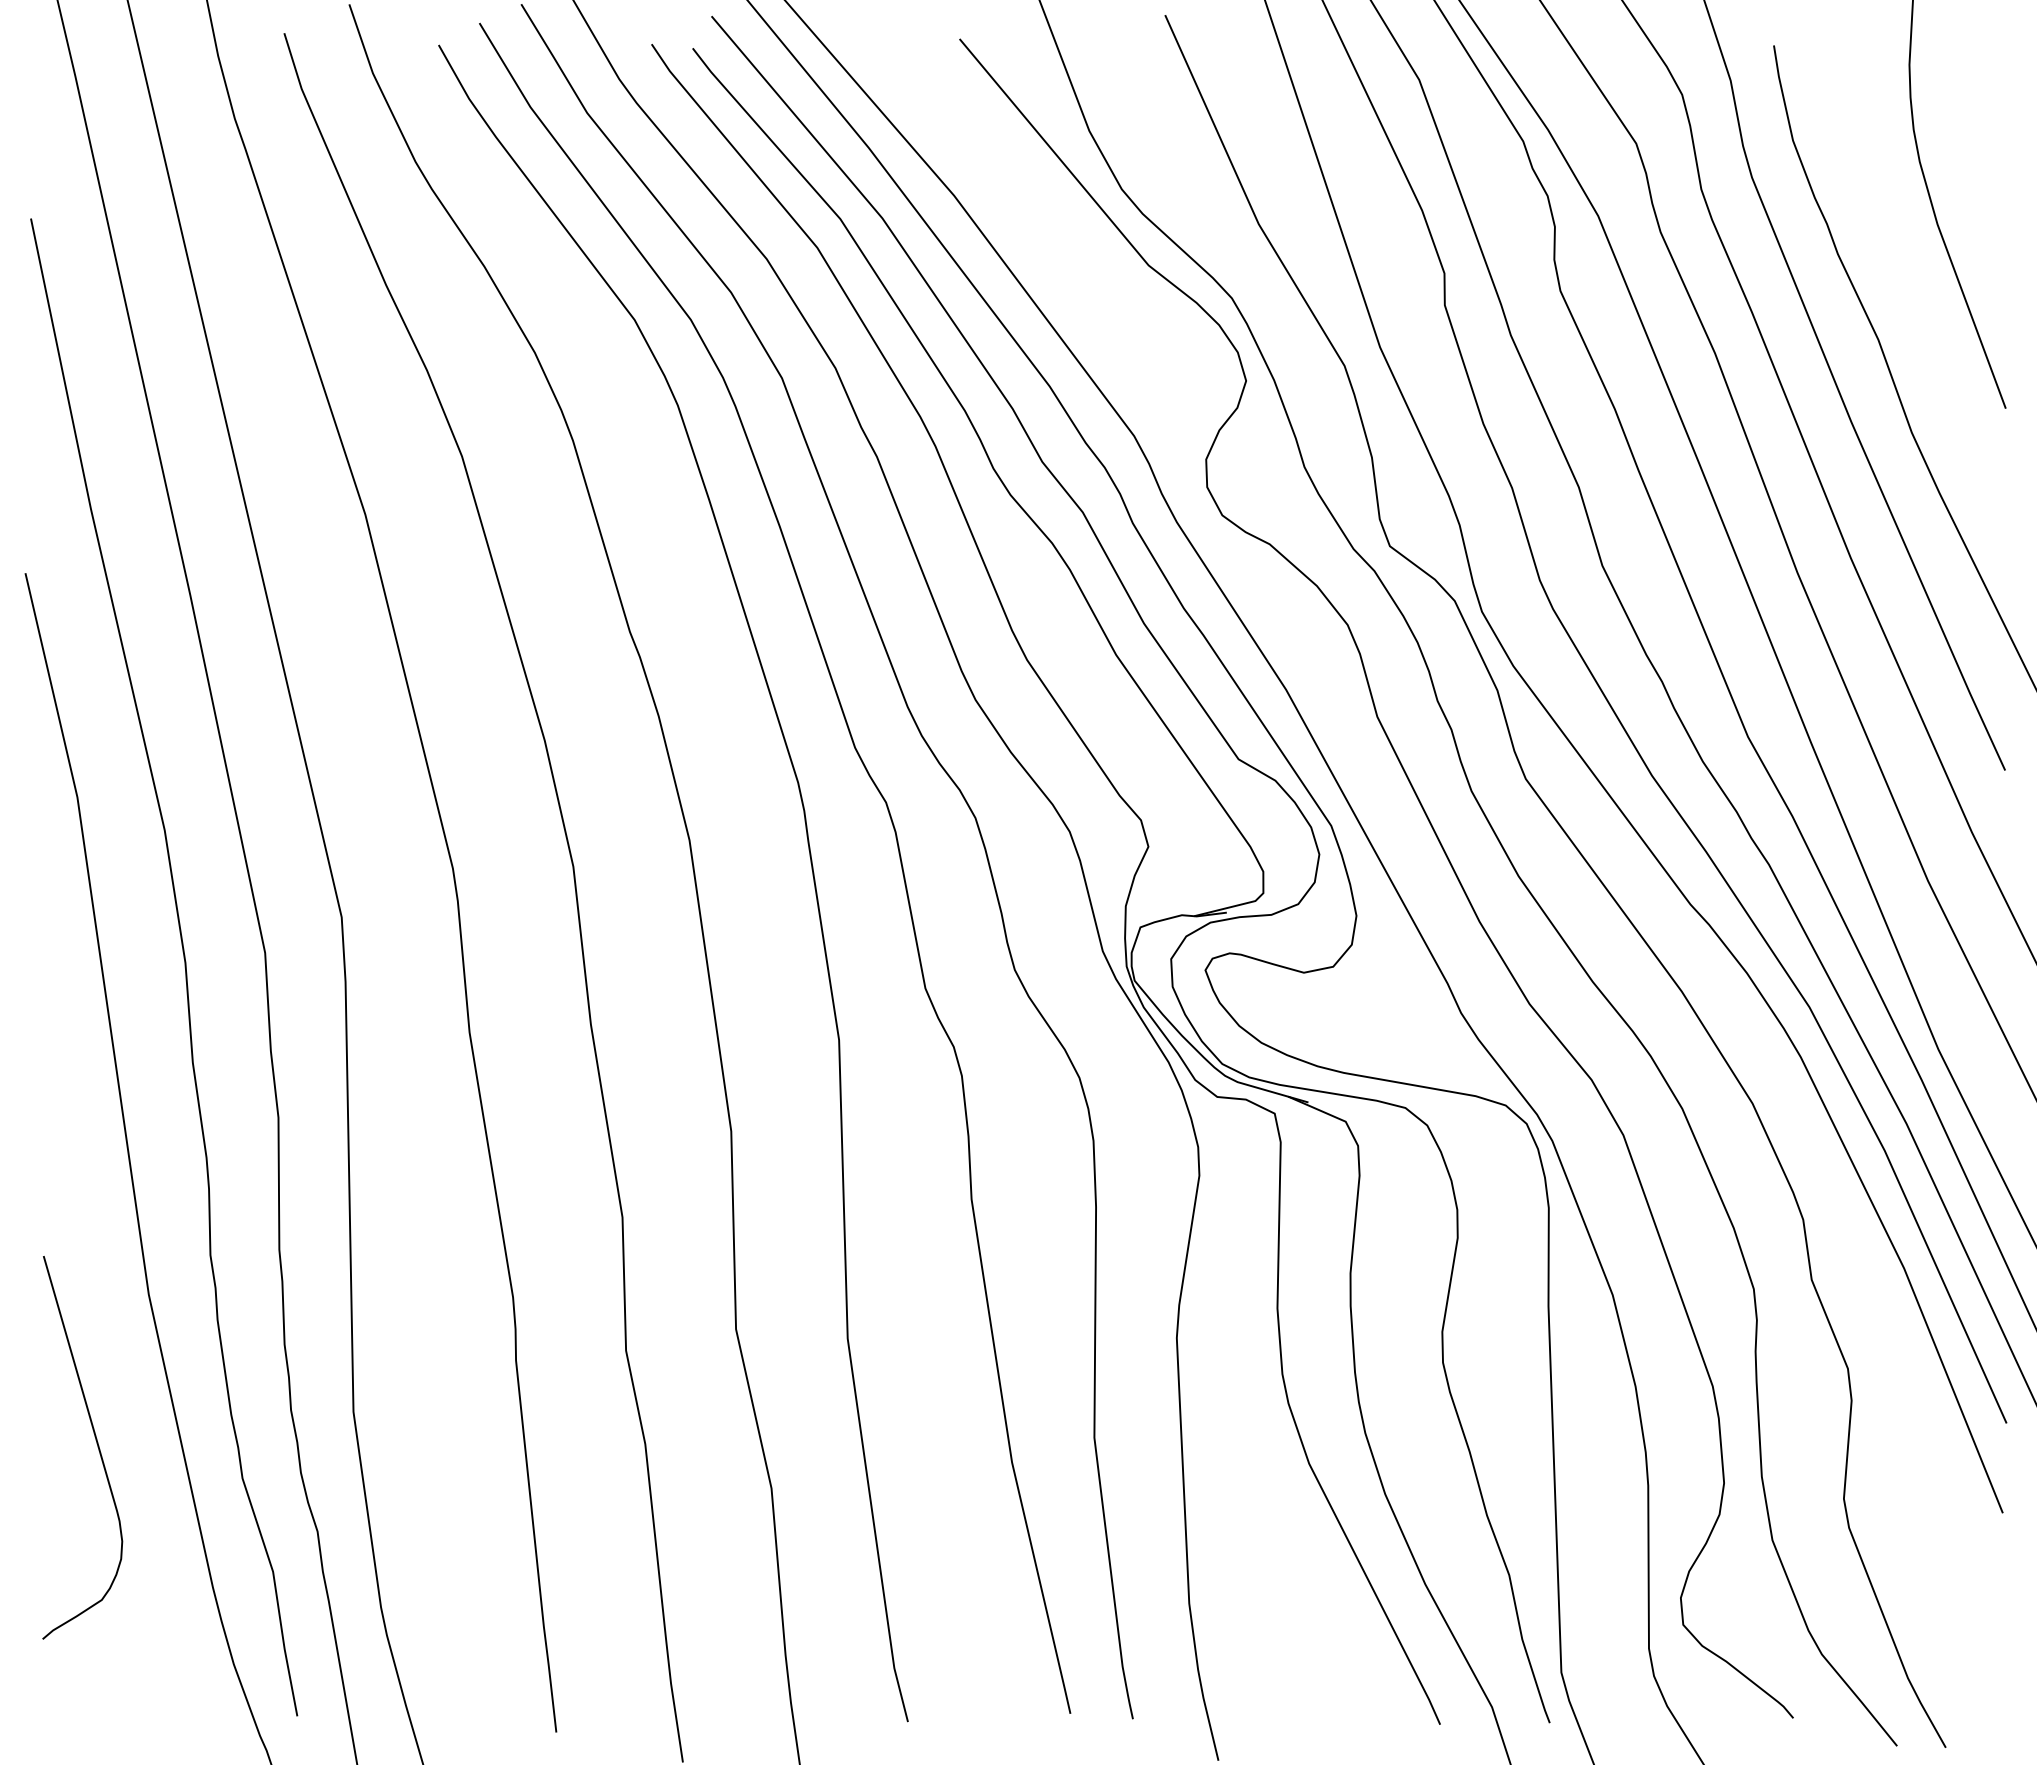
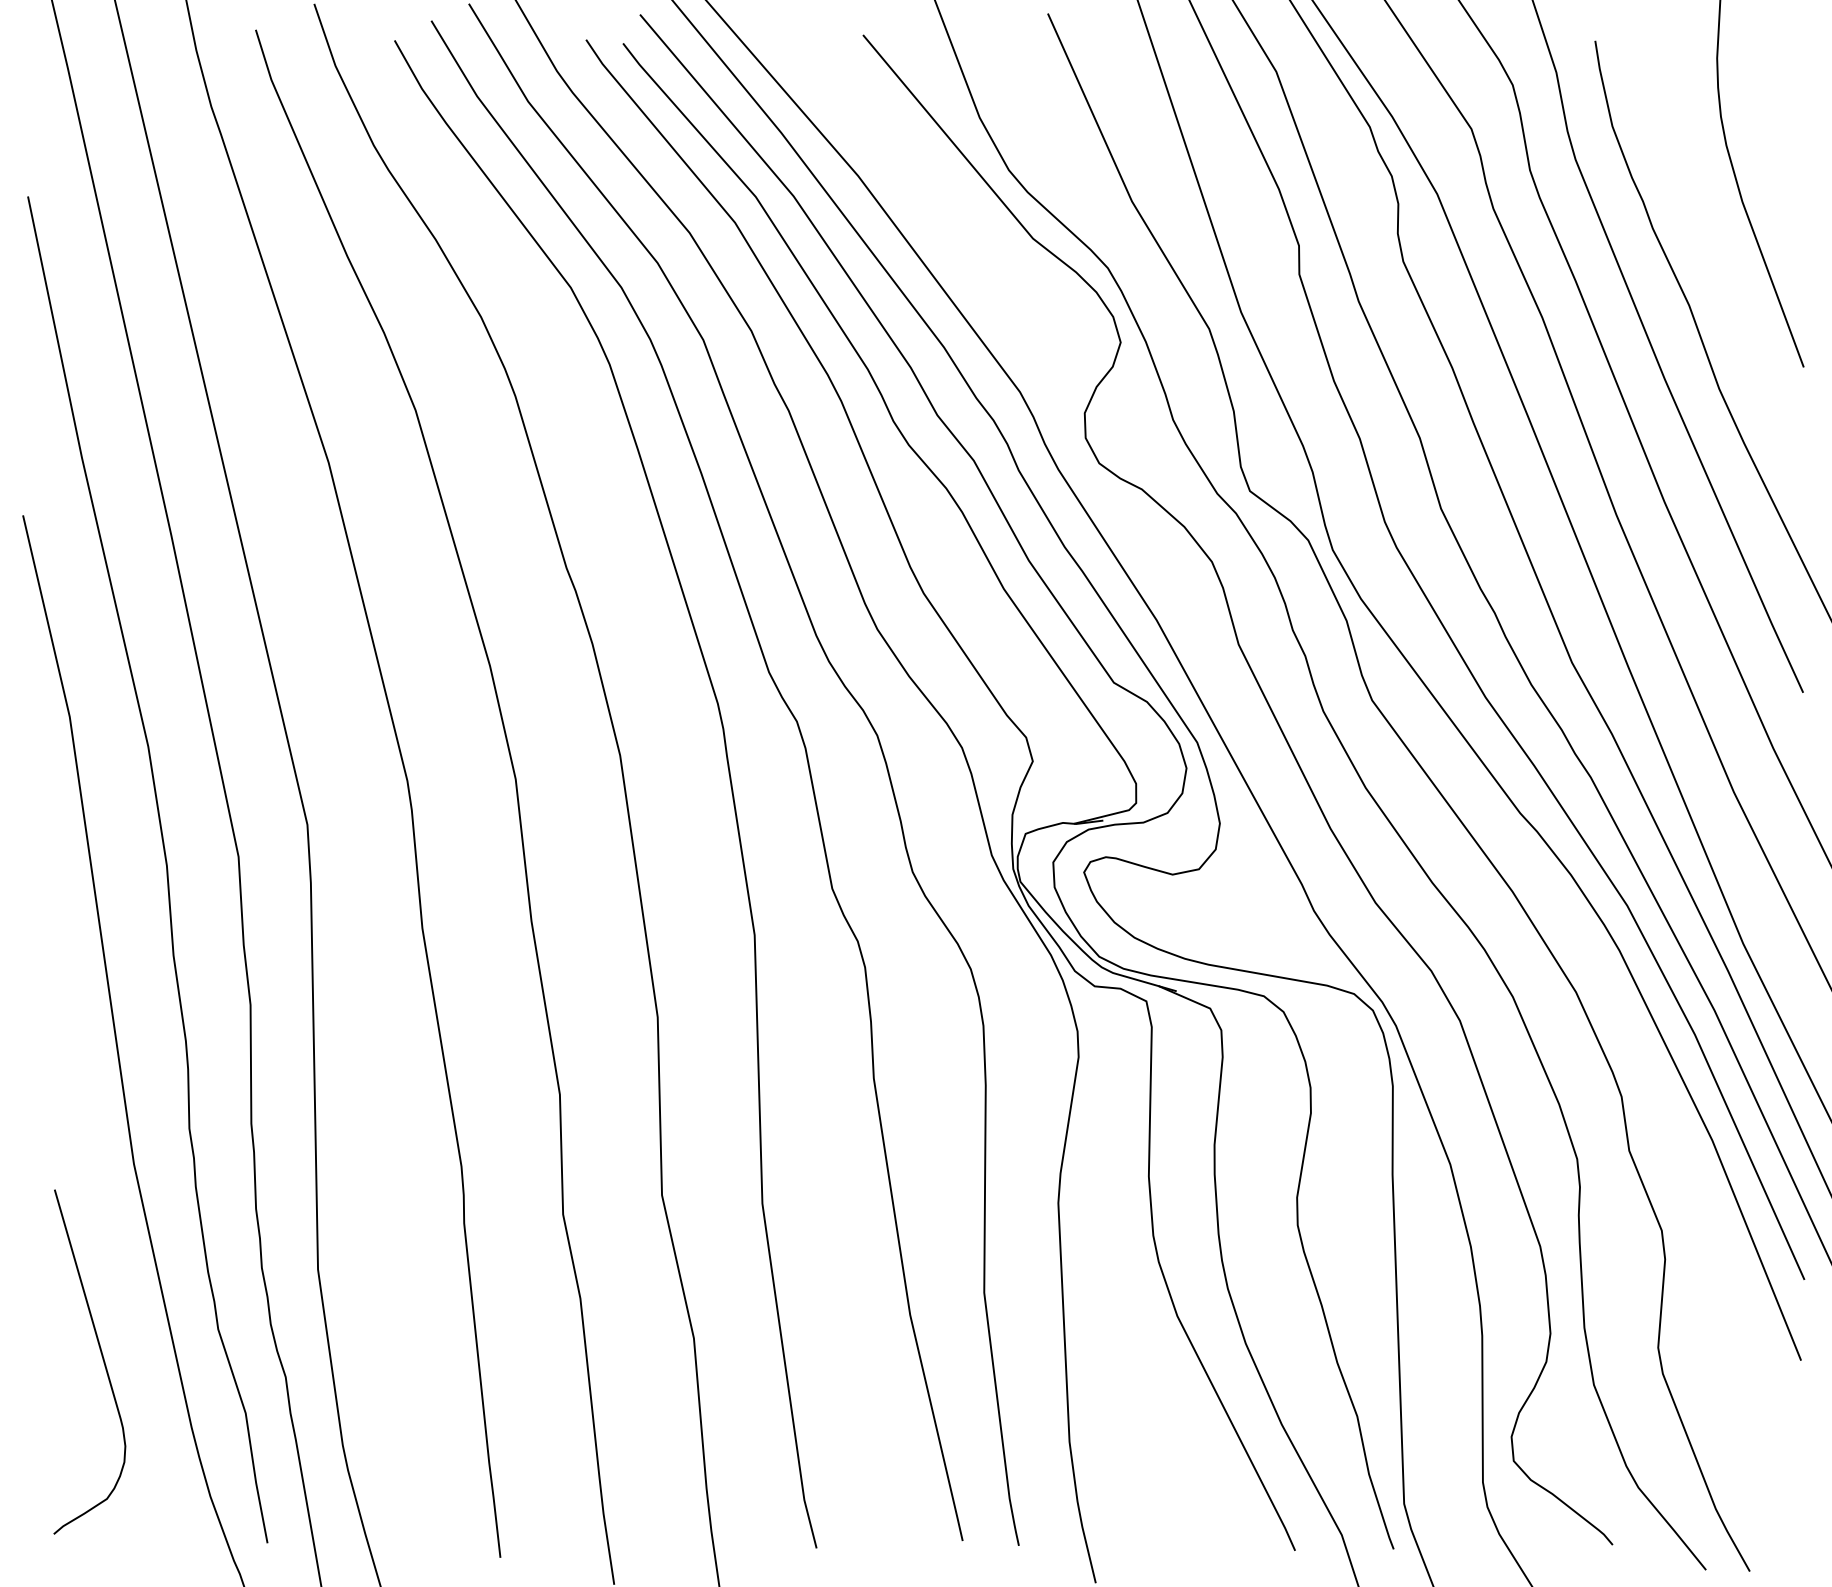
curve: (96, 1443) -> (102, 1358), moved

